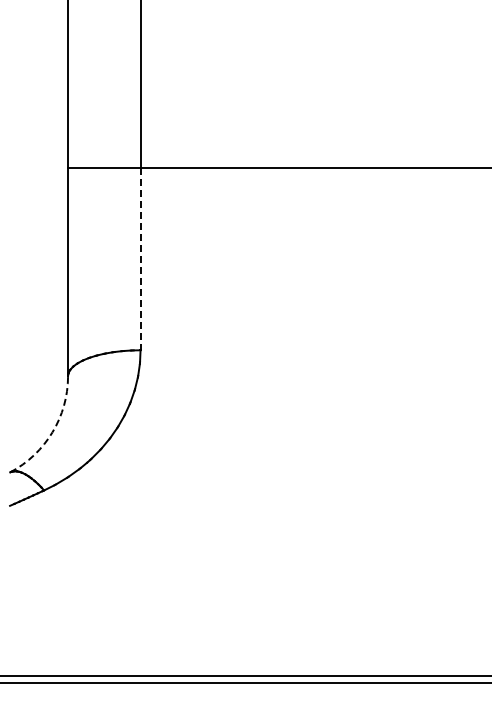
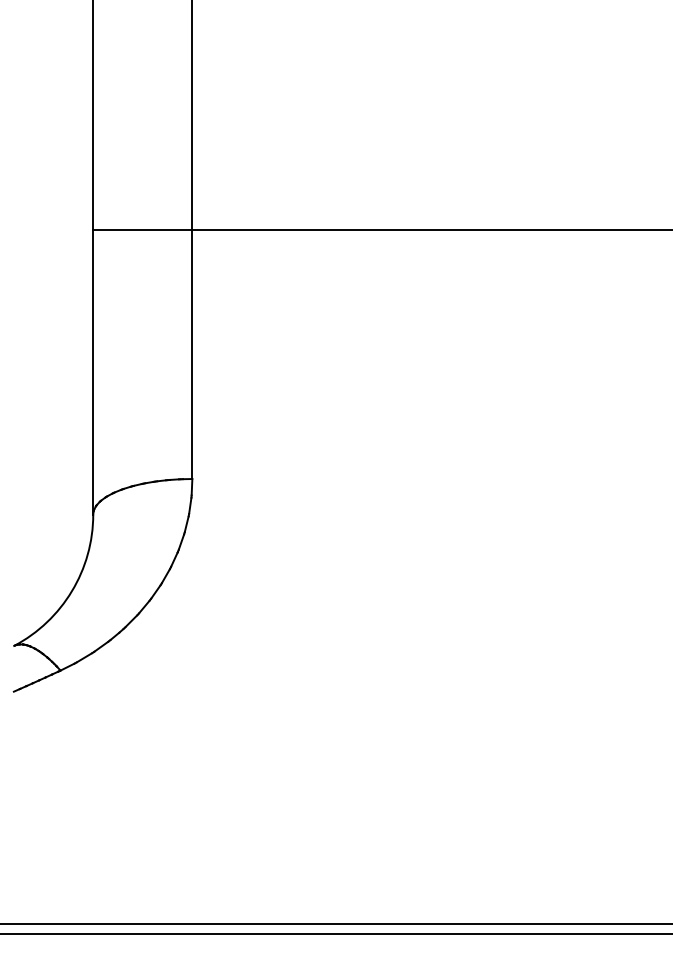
line: (140, 259) -> (192, 354), dashed -> solid
arc: (52, 432) -> (71, 591), dashed -> solid

